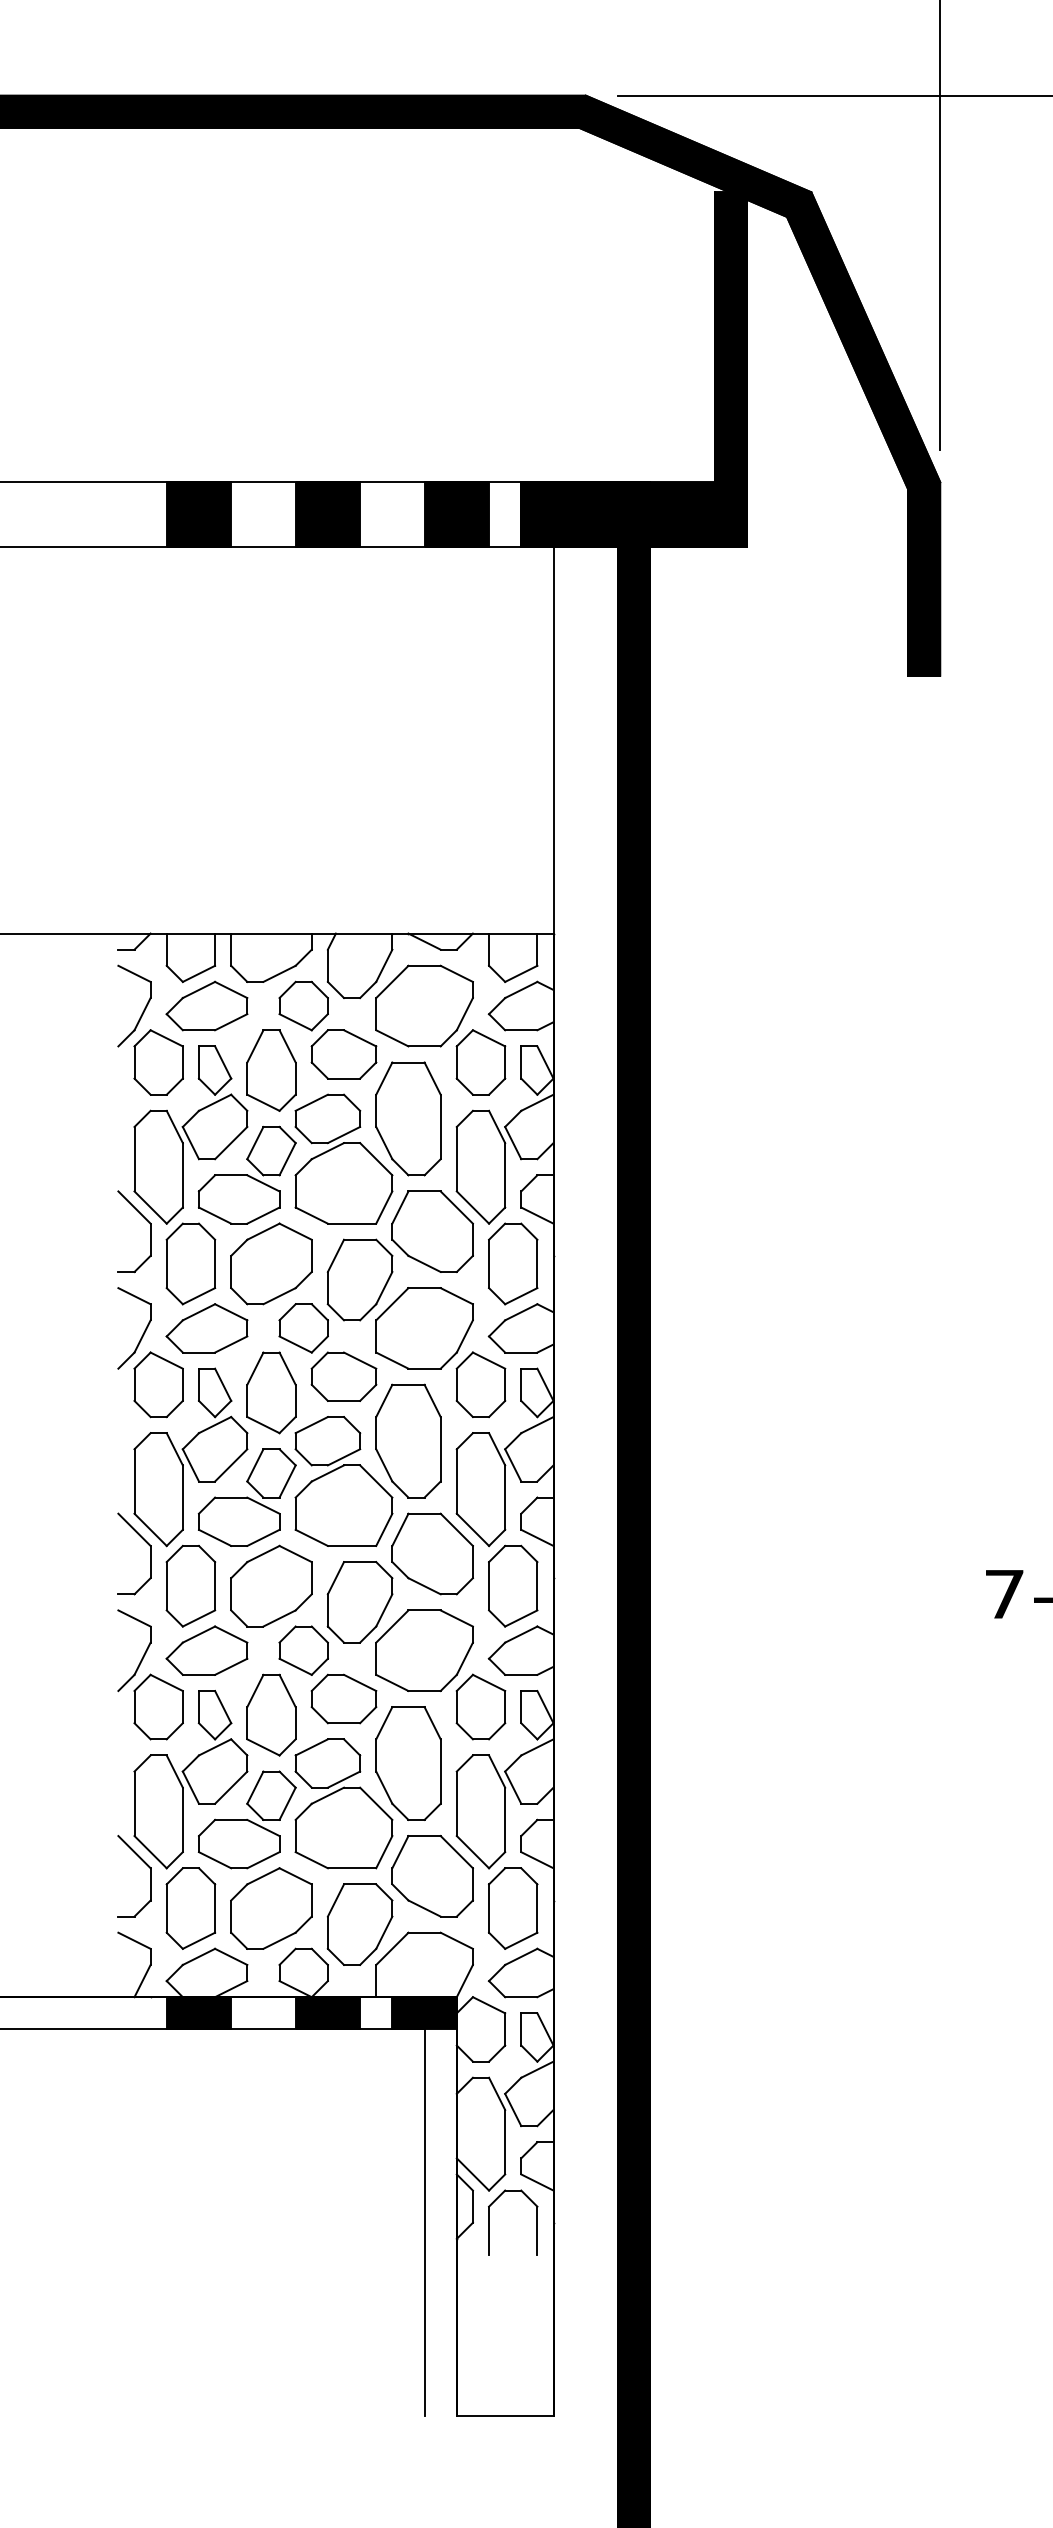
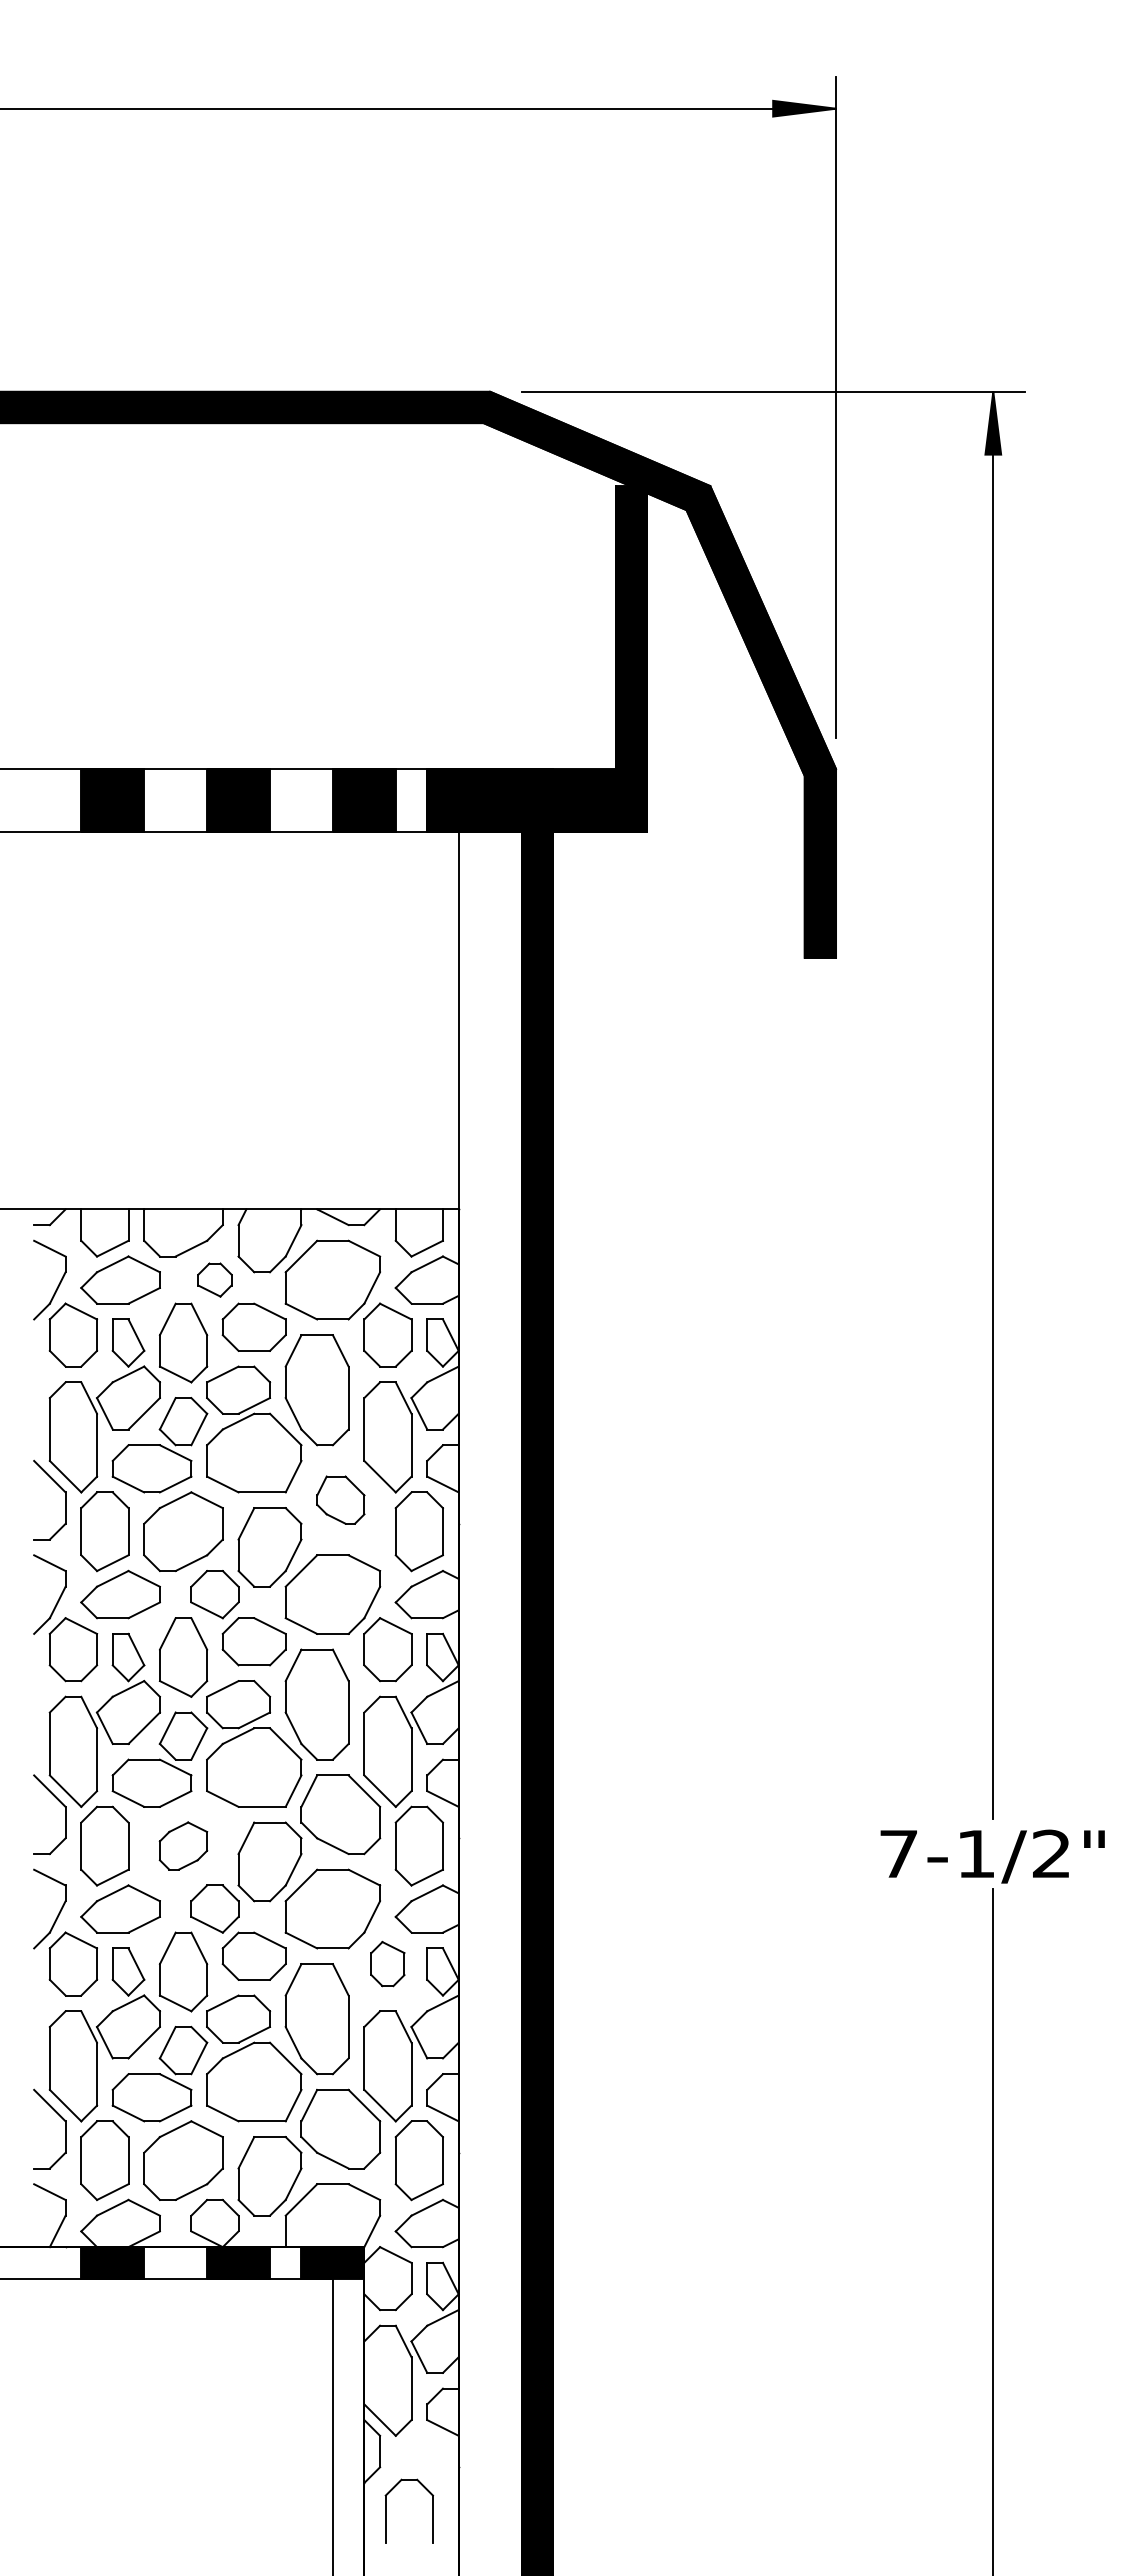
part: (303, 1005) -> (214, 1279), size x0.7
part: (432, 1230) -> (340, 1499), size x0.6
part: (271, 1585) -> (183, 1845), size x0.6
part: (480, 1706) -> (387, 1963), size x0.7
part: (489, 2222) -> (386, 2510), moved

